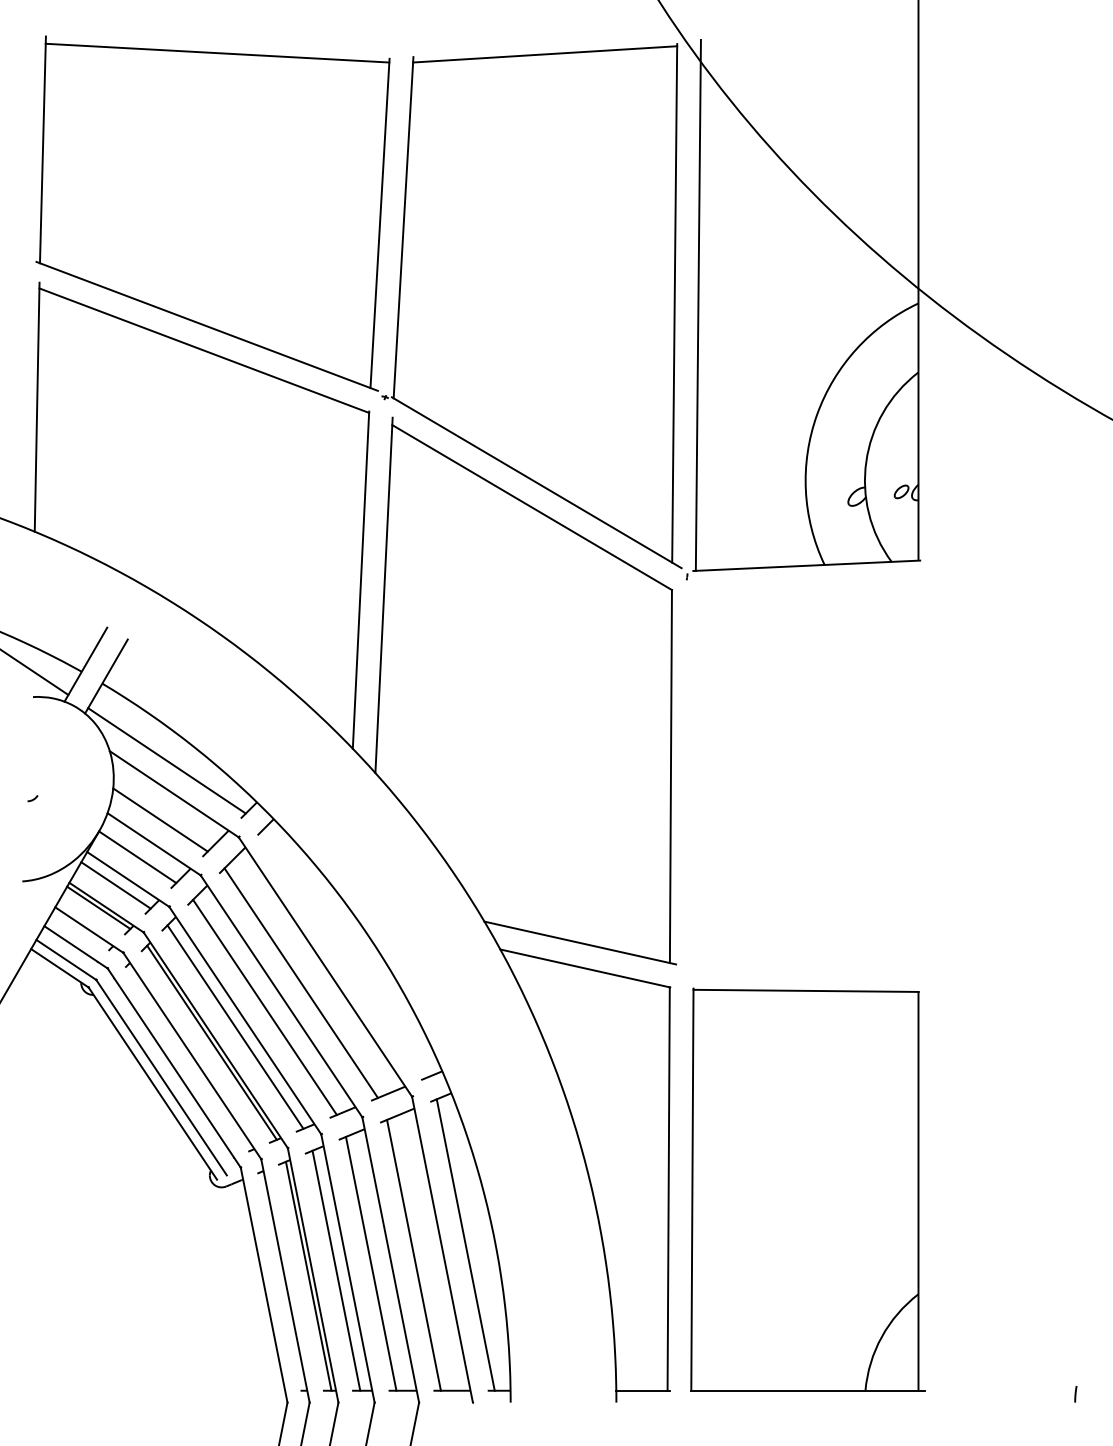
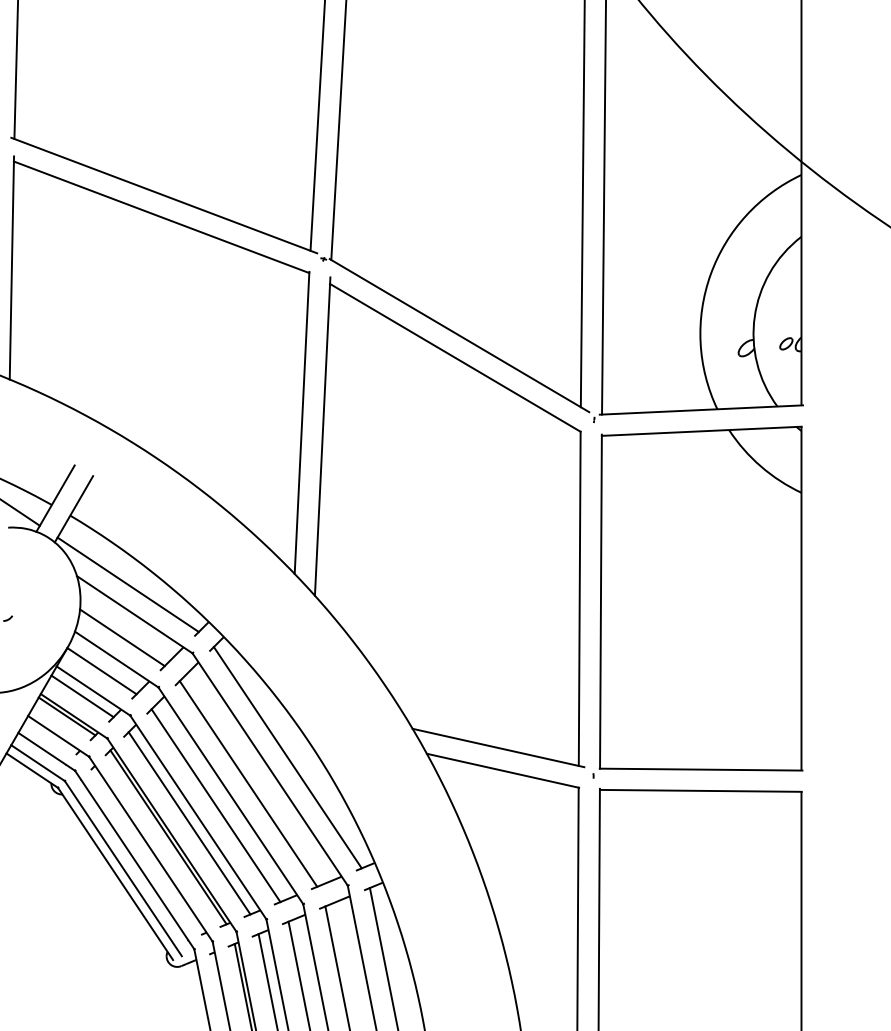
part: (802, 780) -> (697, 602), added
line: (344, 953) -> (287, 757), added

